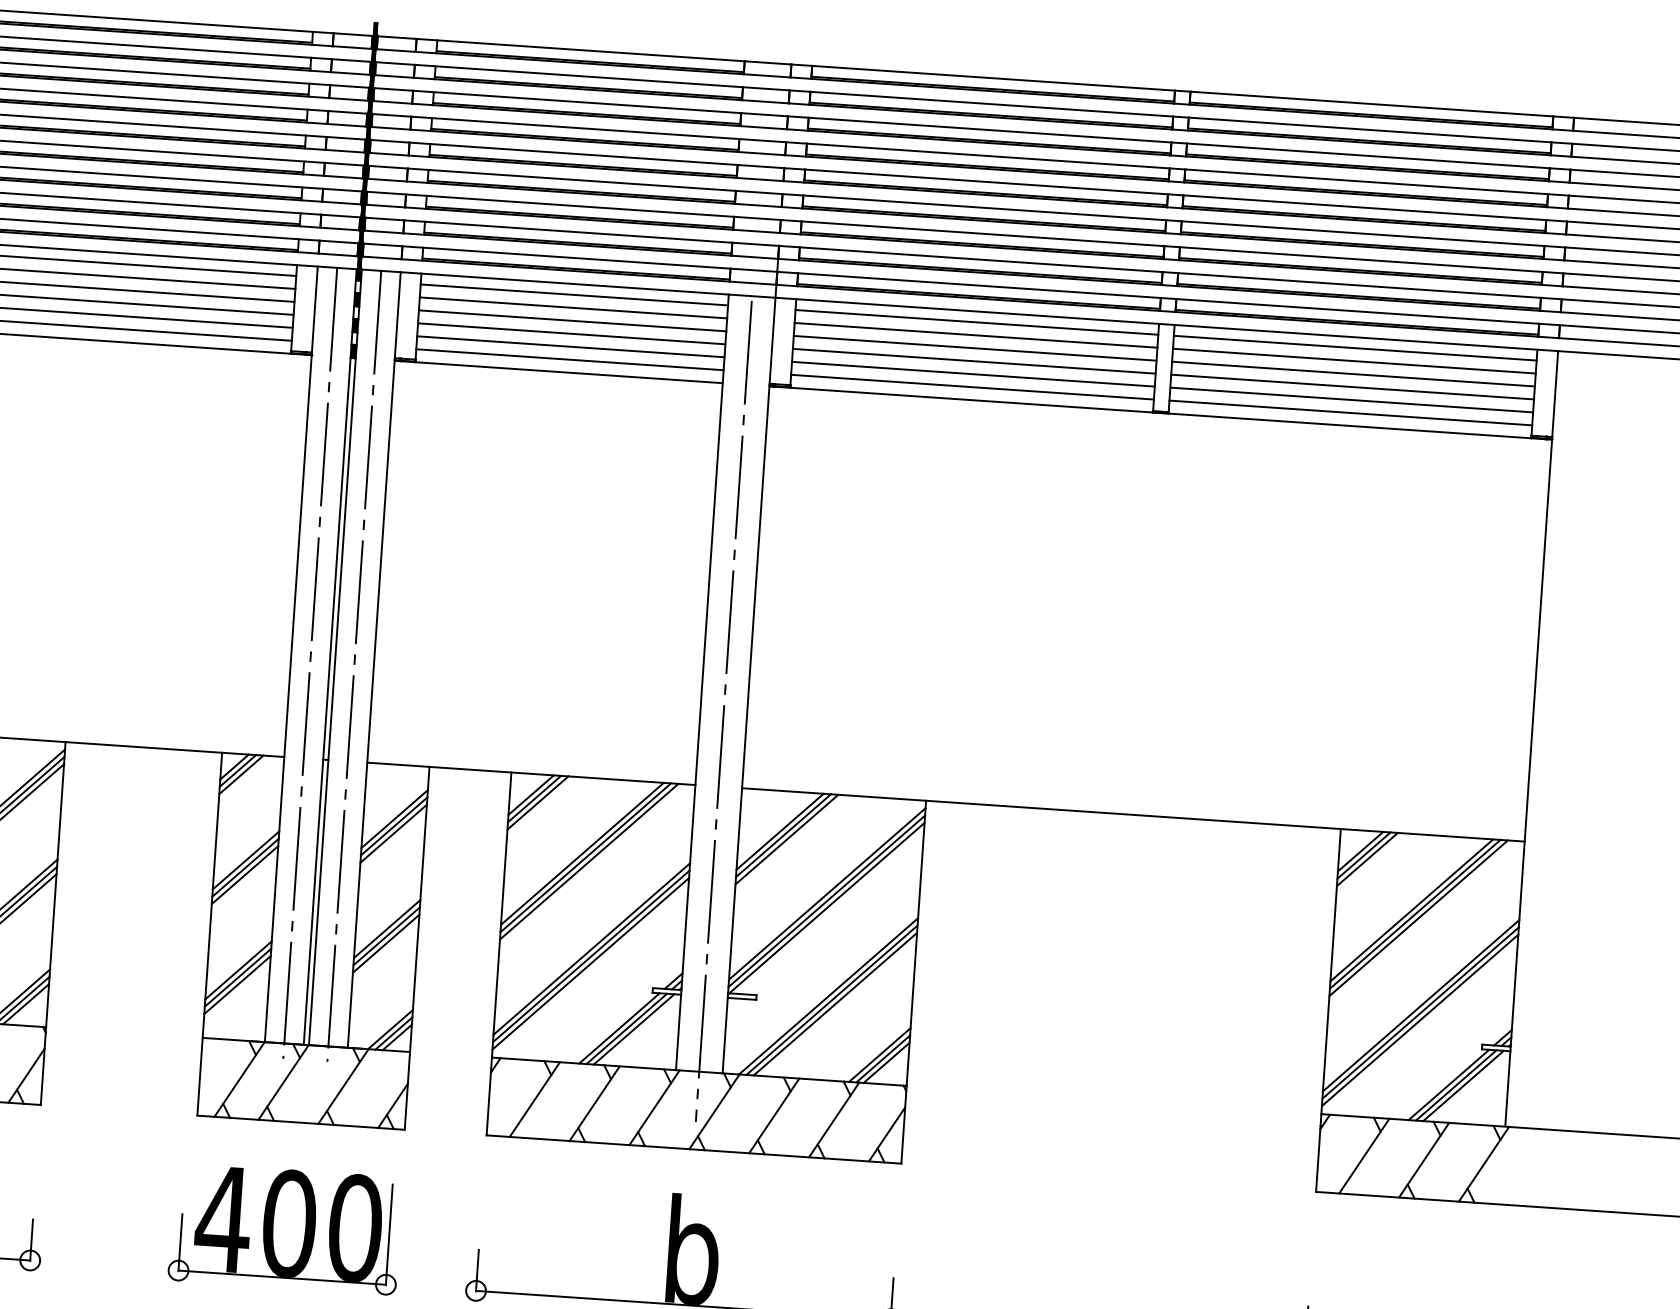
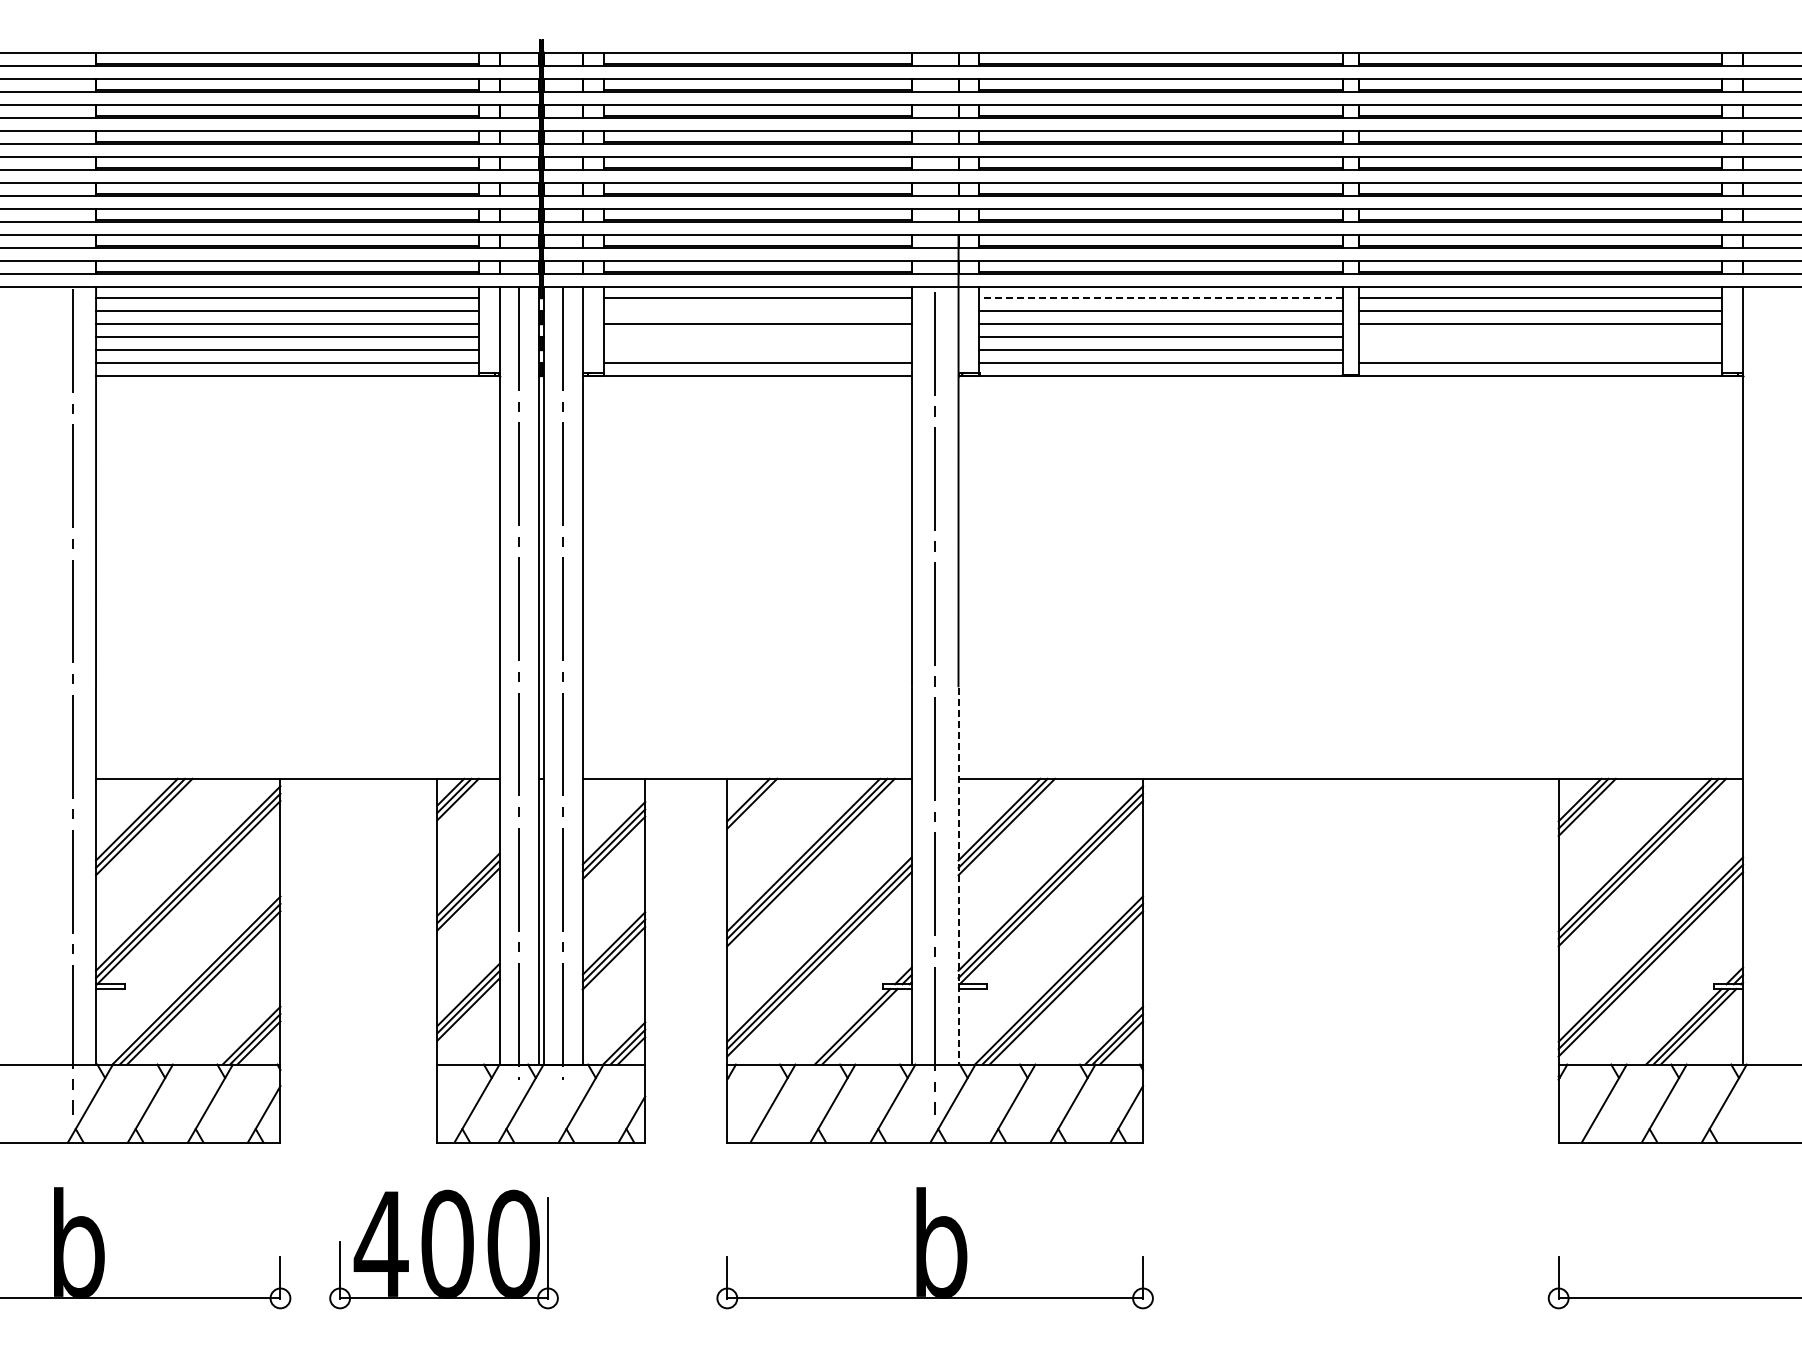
line: (573, 308) -> (757, 311), removed
line: (977, 322) -> (1161, 298), solid -> dashed
line: (571, 334) -> (757, 337), removed
line: (570, 347) -> (757, 350), removed
line: (1352, 387) -> (1540, 337), removed
line: (1351, 400) -> (1540, 350), removed
line: (537, 803) -> (755, 807), removed
line: (735, 885) -> (958, 876), solid -> dashed
line: (634, 1029) -> (867, 1026), removed
part: (285, 1228) -> (443, 1249), moved

